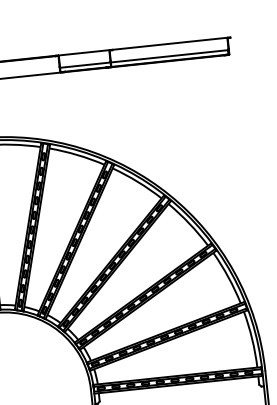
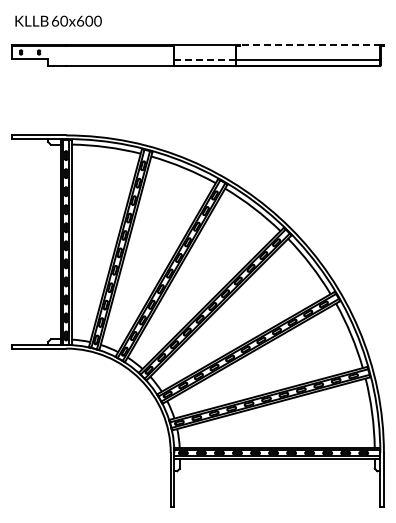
line: (170, 43) -> (310, 45), solid -> dashed
line: (85, 65) -> (205, 60), solid -> dashed

